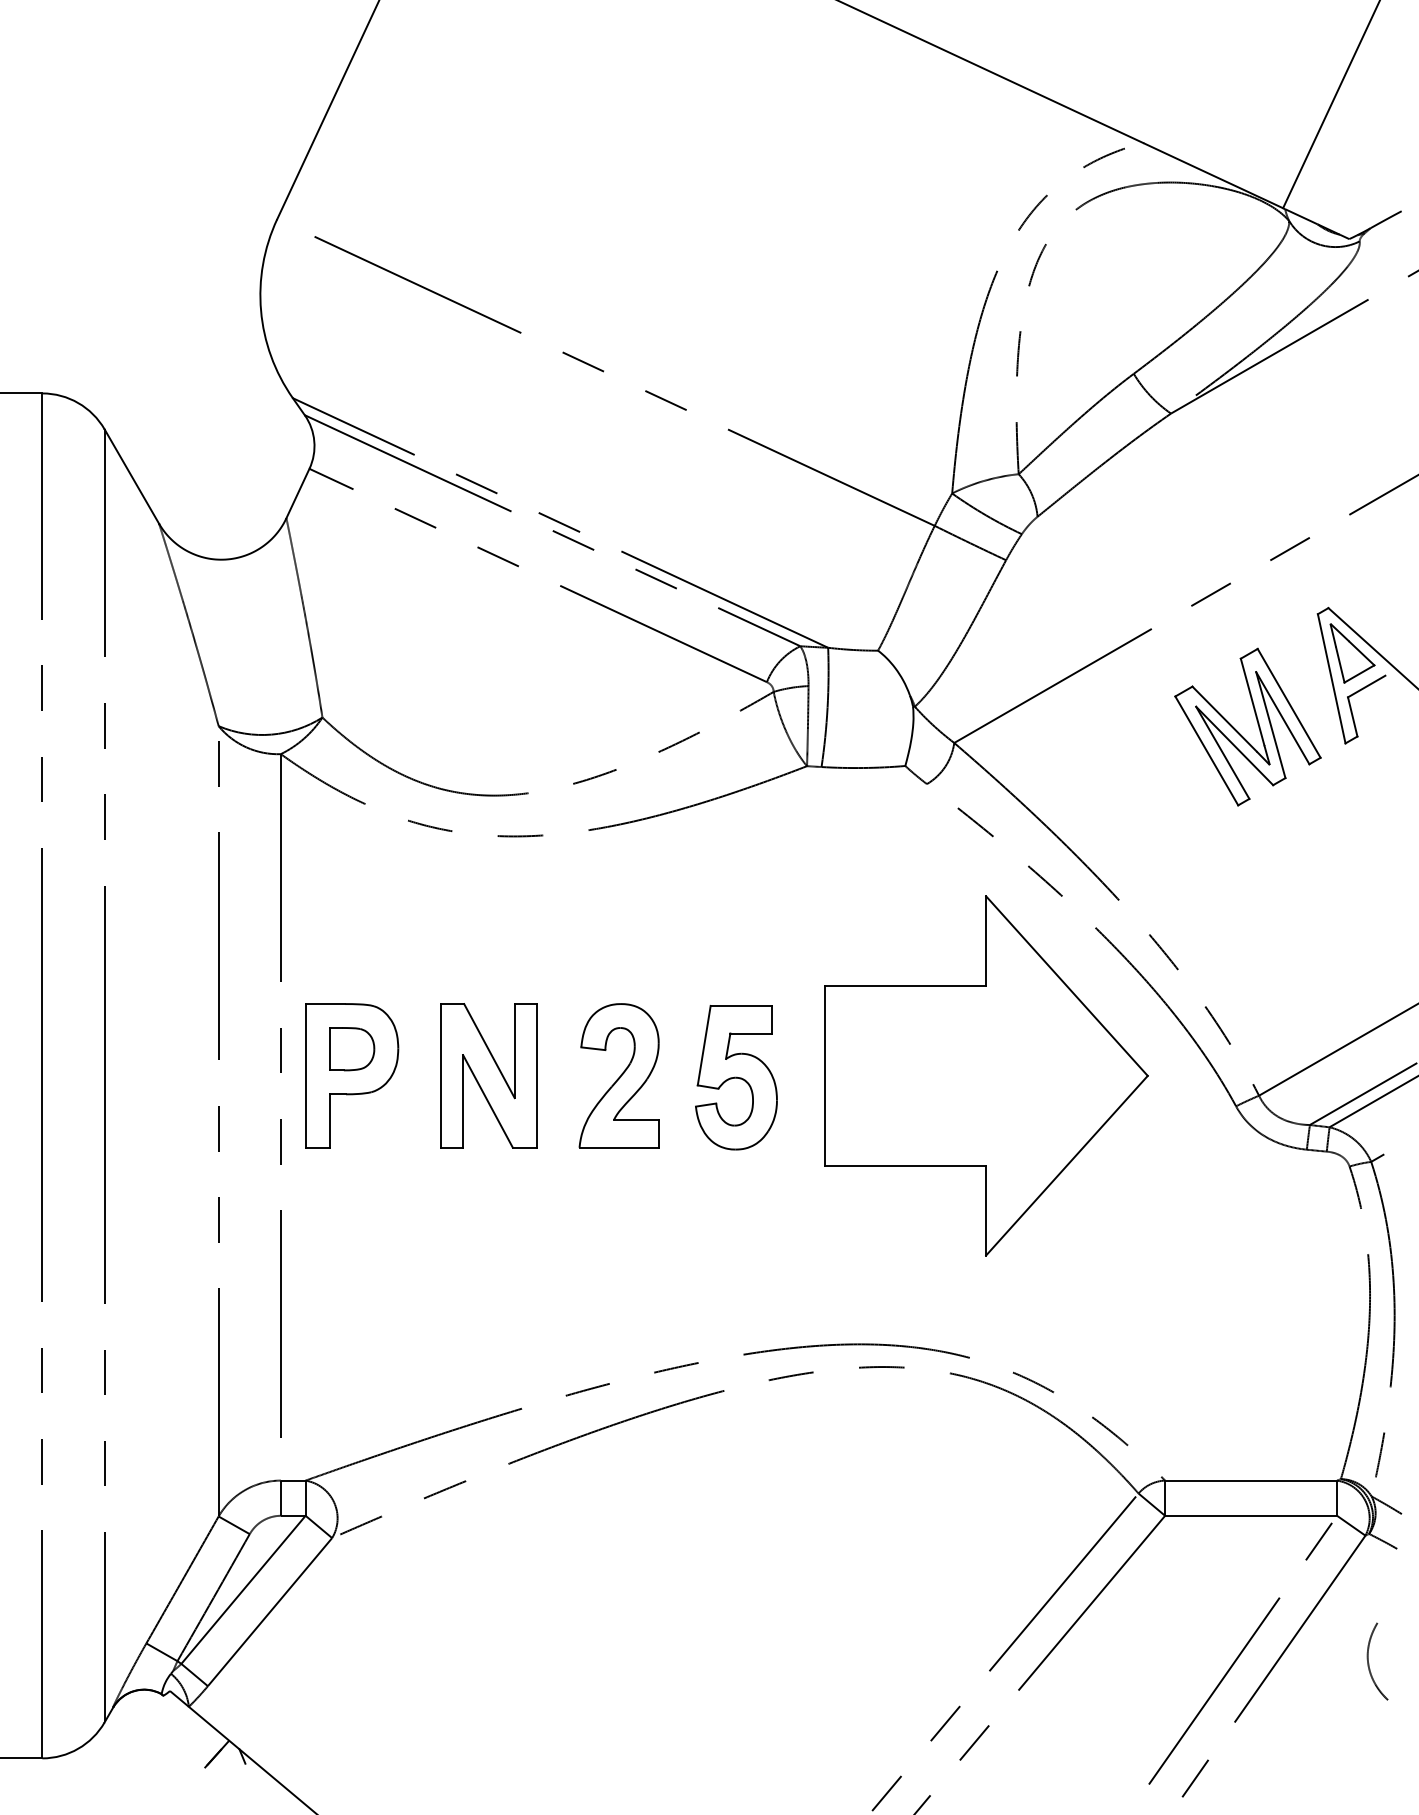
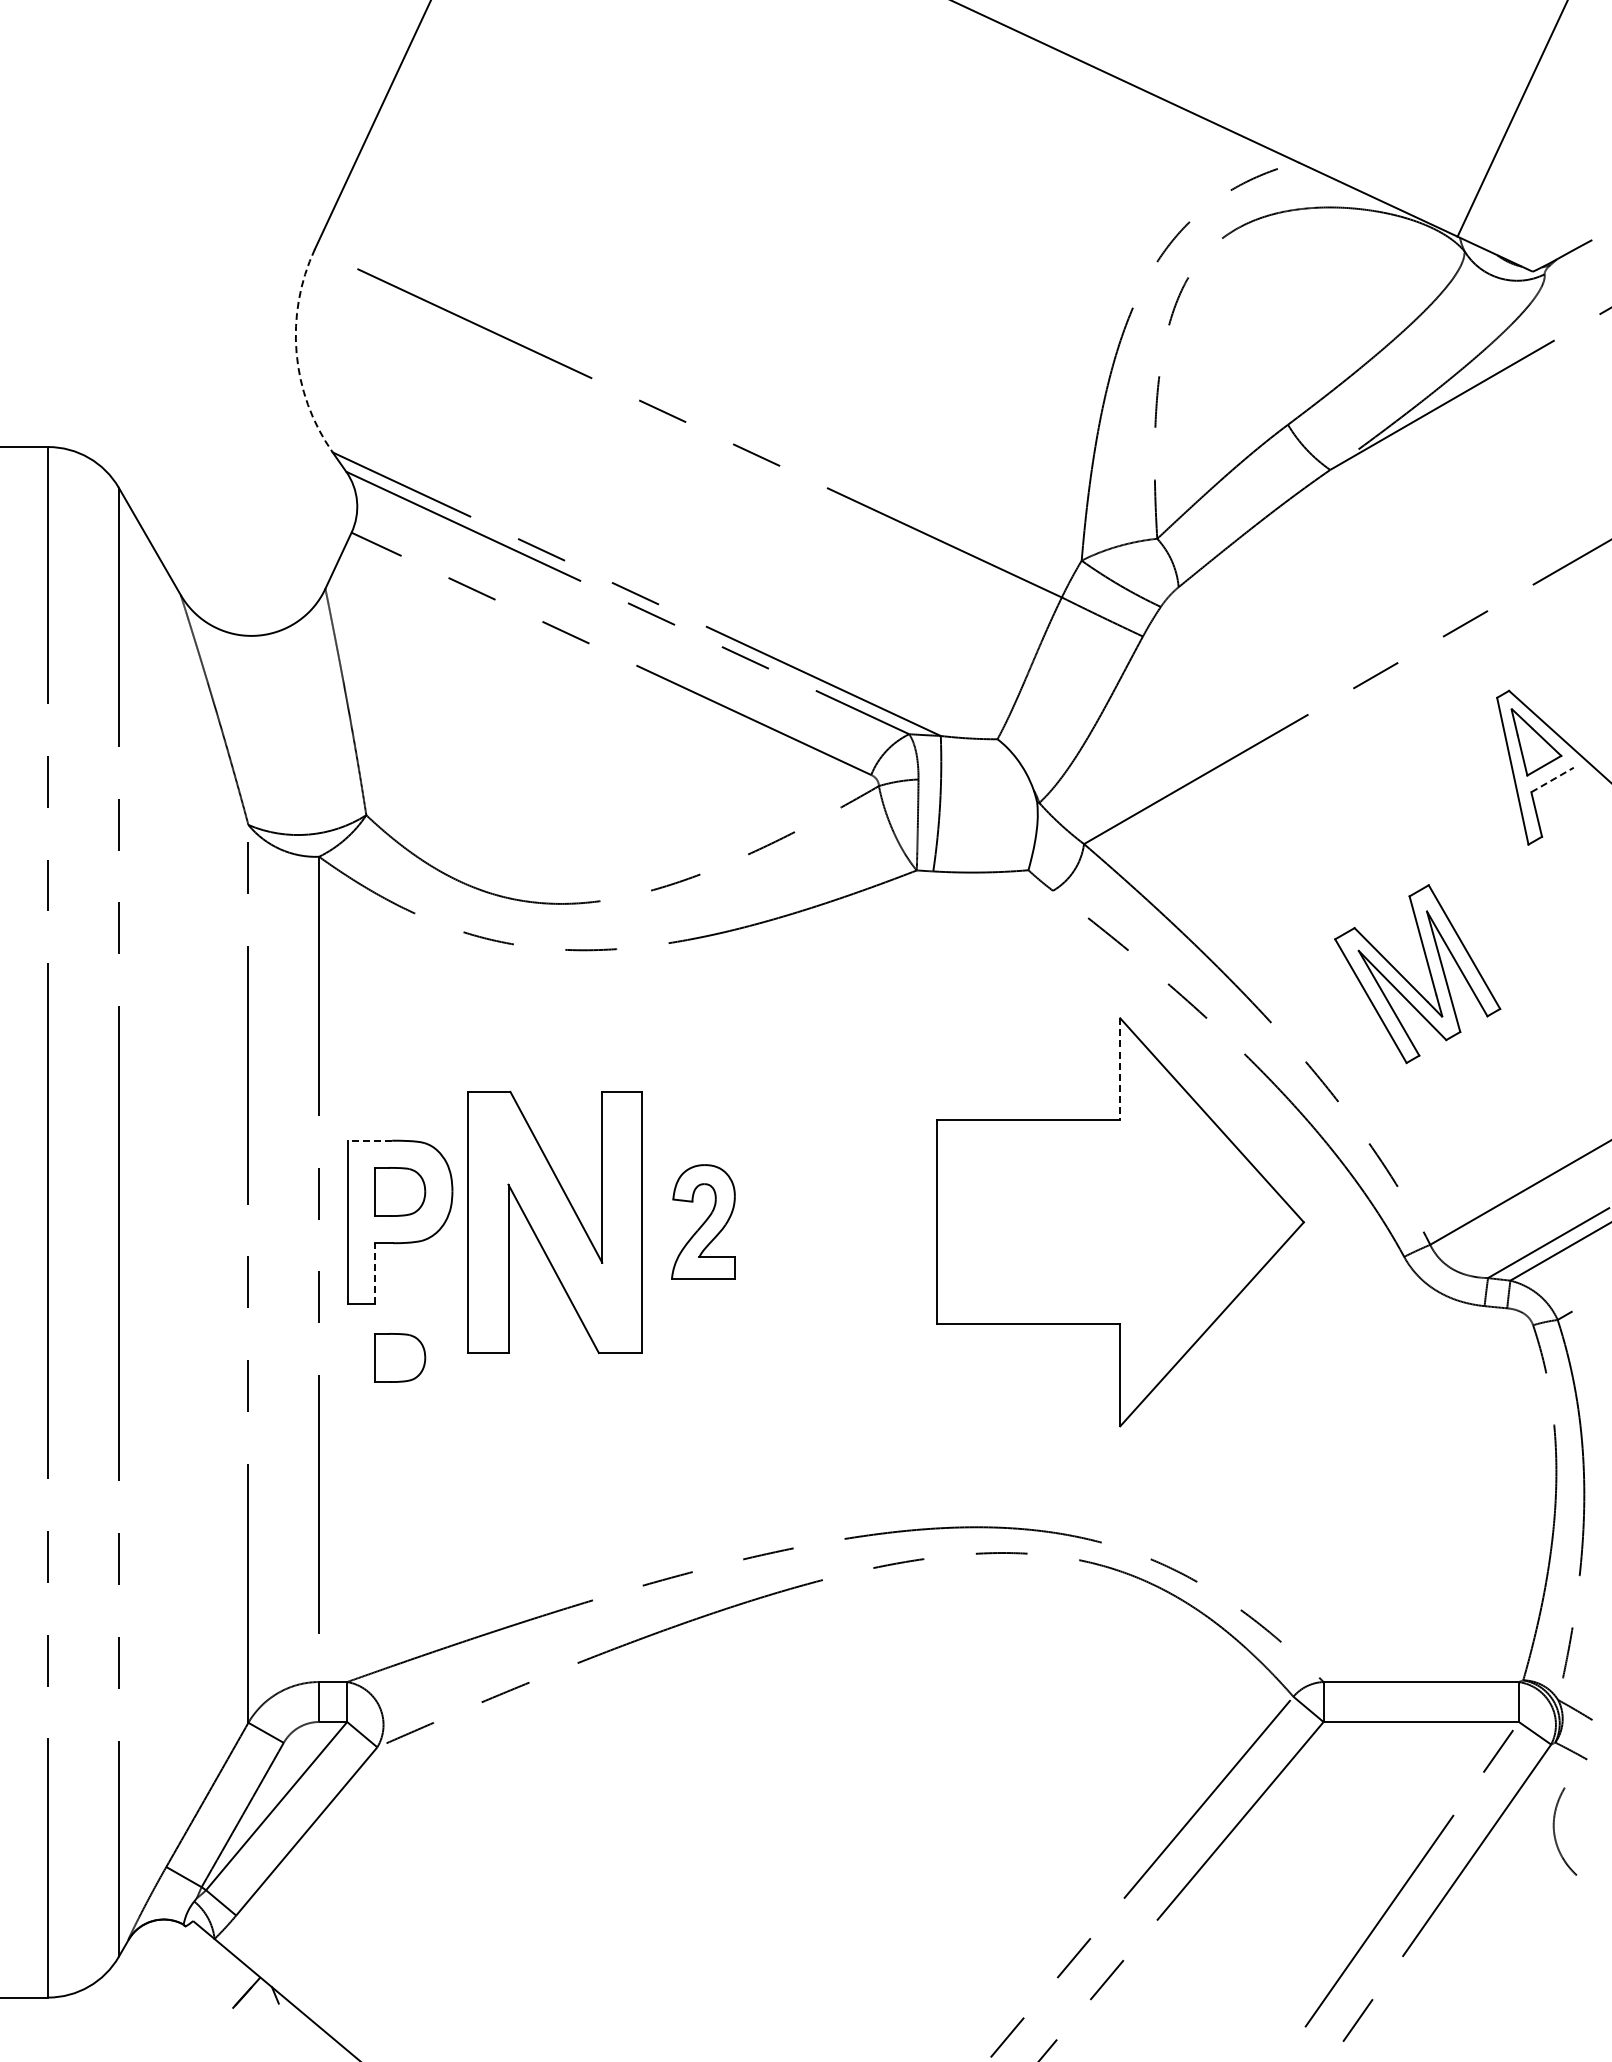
arc: (260, 311) -> (296, 353), solid -> dashed
line: (1366, 686) -> (1552, 779), solid -> dashed
part: (1240, 734) -> (1409, 982), moved
line: (986, 941) -> (1120, 1069), solid -> dashed
line: (325, 1003) -> (369, 1140), solid -> dashed
part: (488, 1075) -> (555, 1221), size x1.6
part: (619, 1075) -> (703, 1221), size x0.7
part: (736, 1076) -> (836, 1223), removed
line: (330, 1120) -> (375, 1273), solid -> dashed
part: (352, 1194) -> (400, 1357), added
curve: (1369, 1663) -> (1555, 1833), moved

